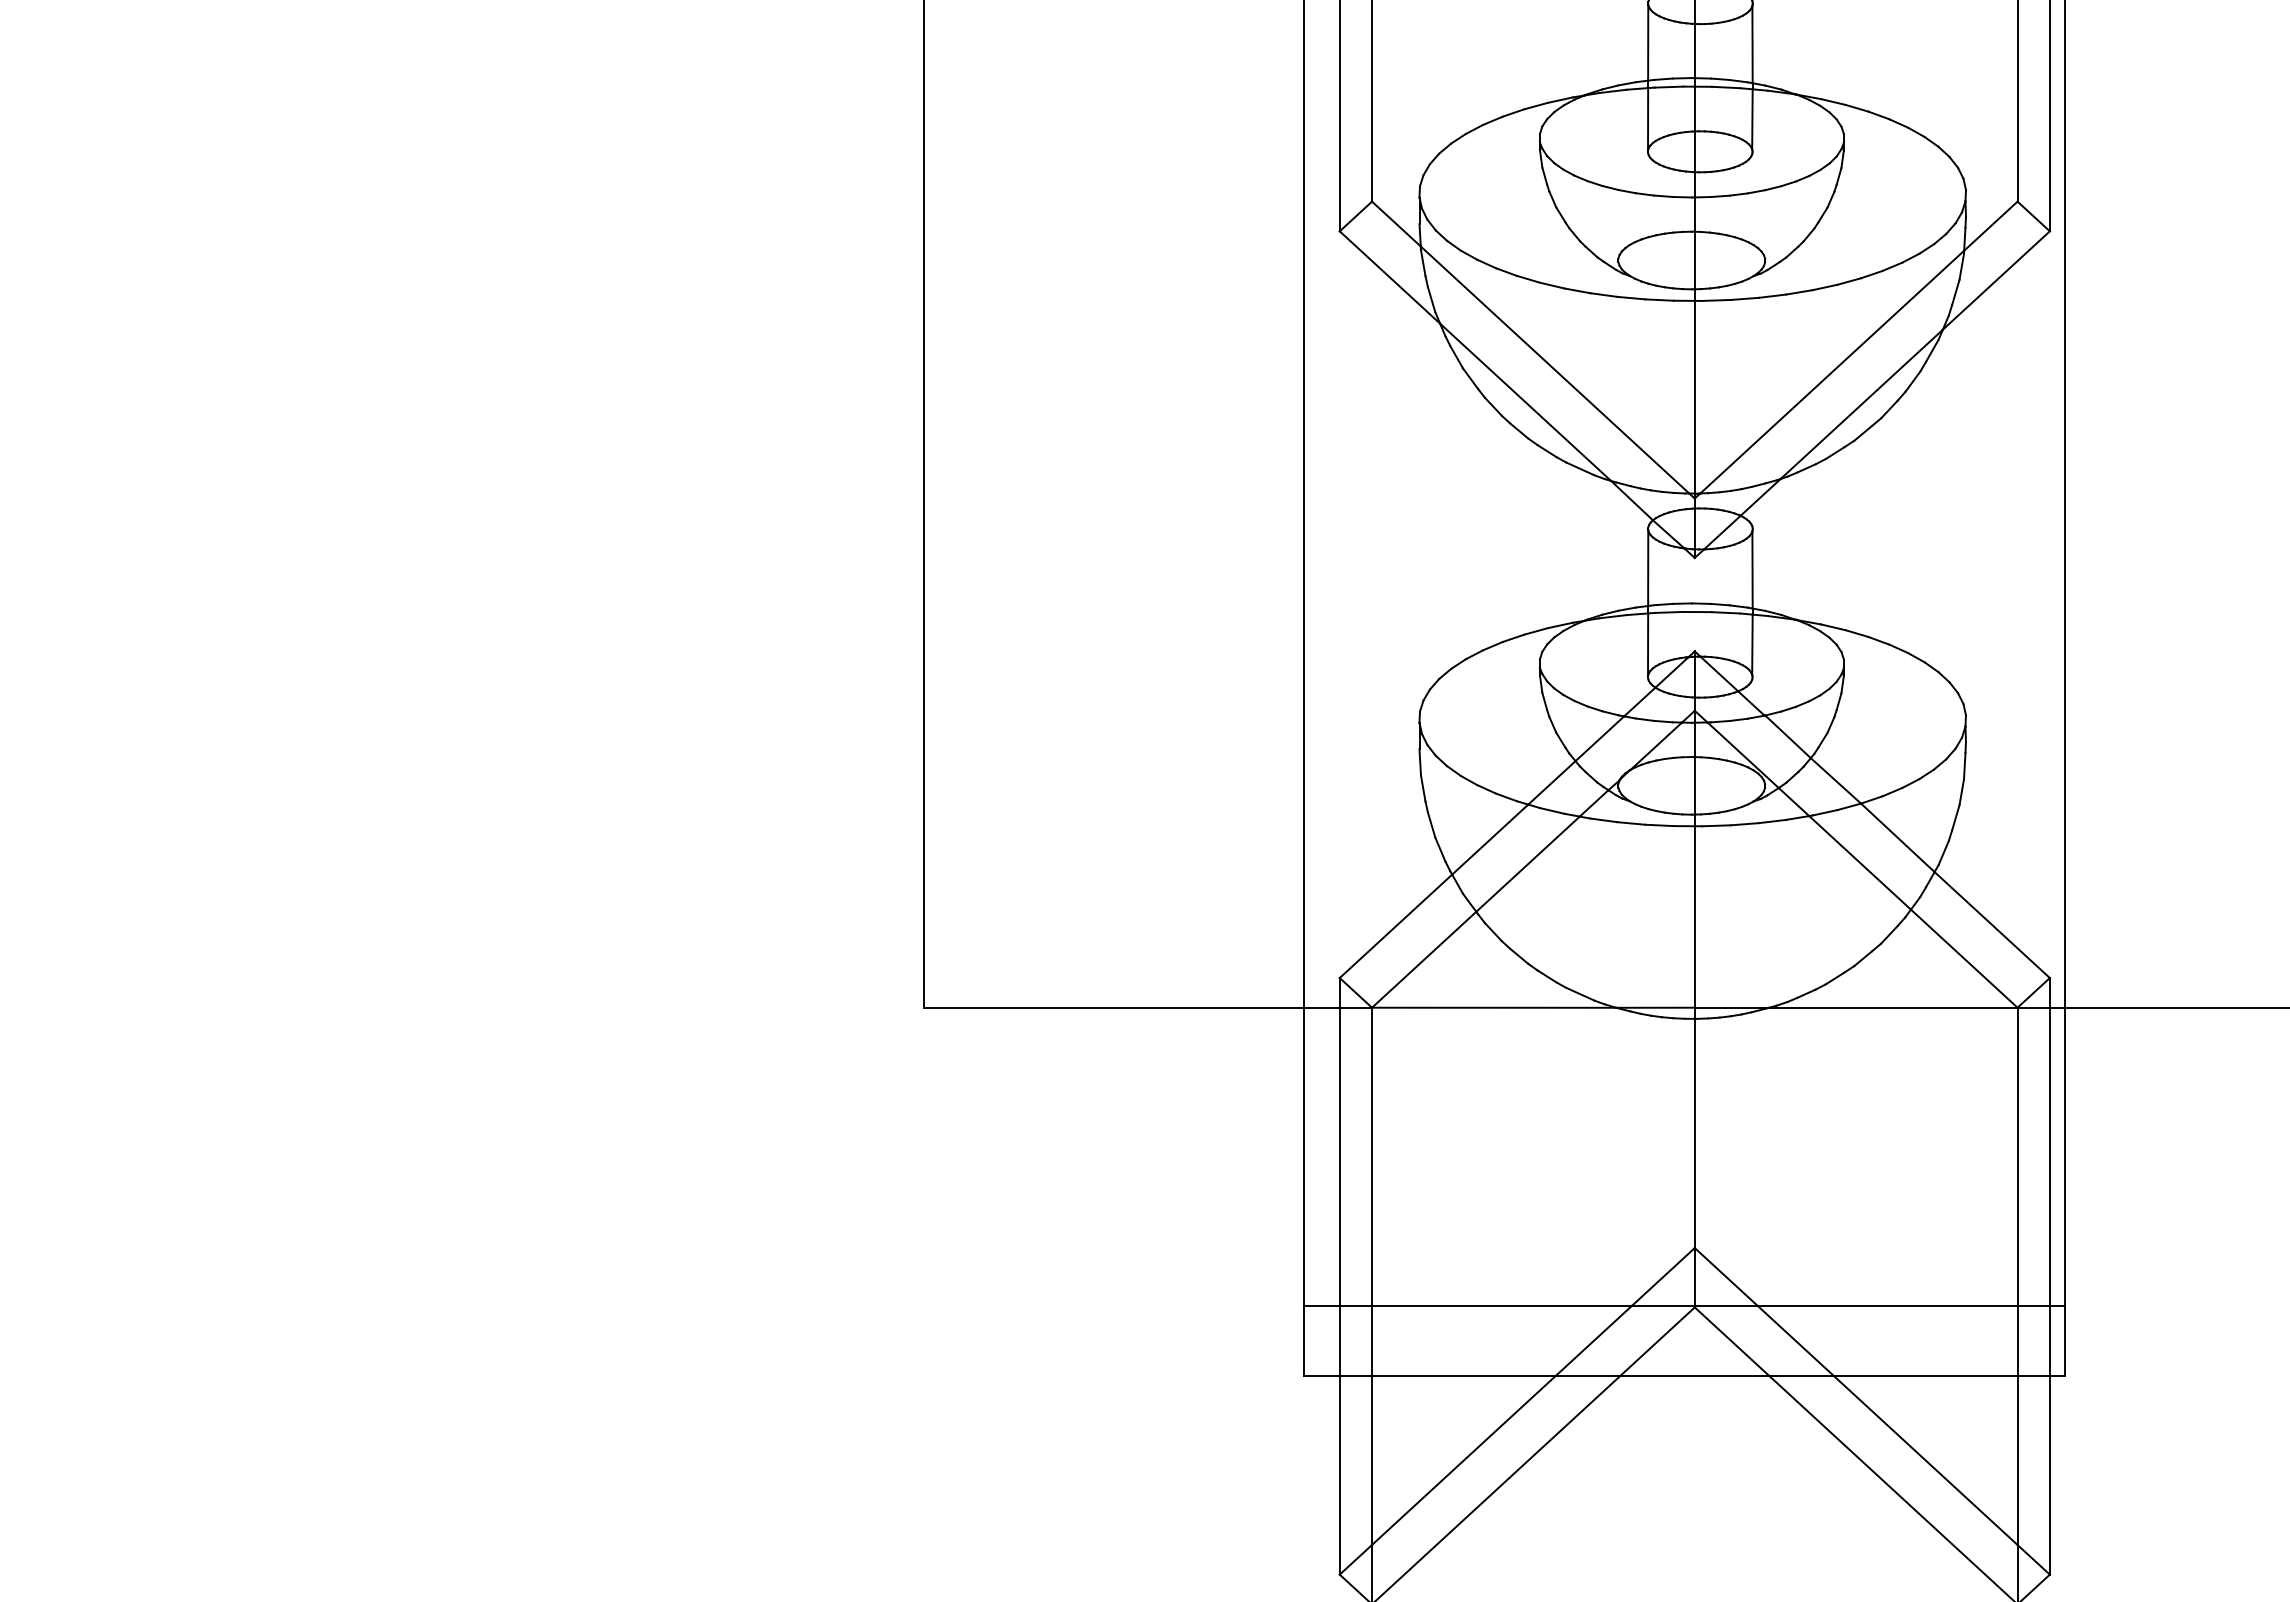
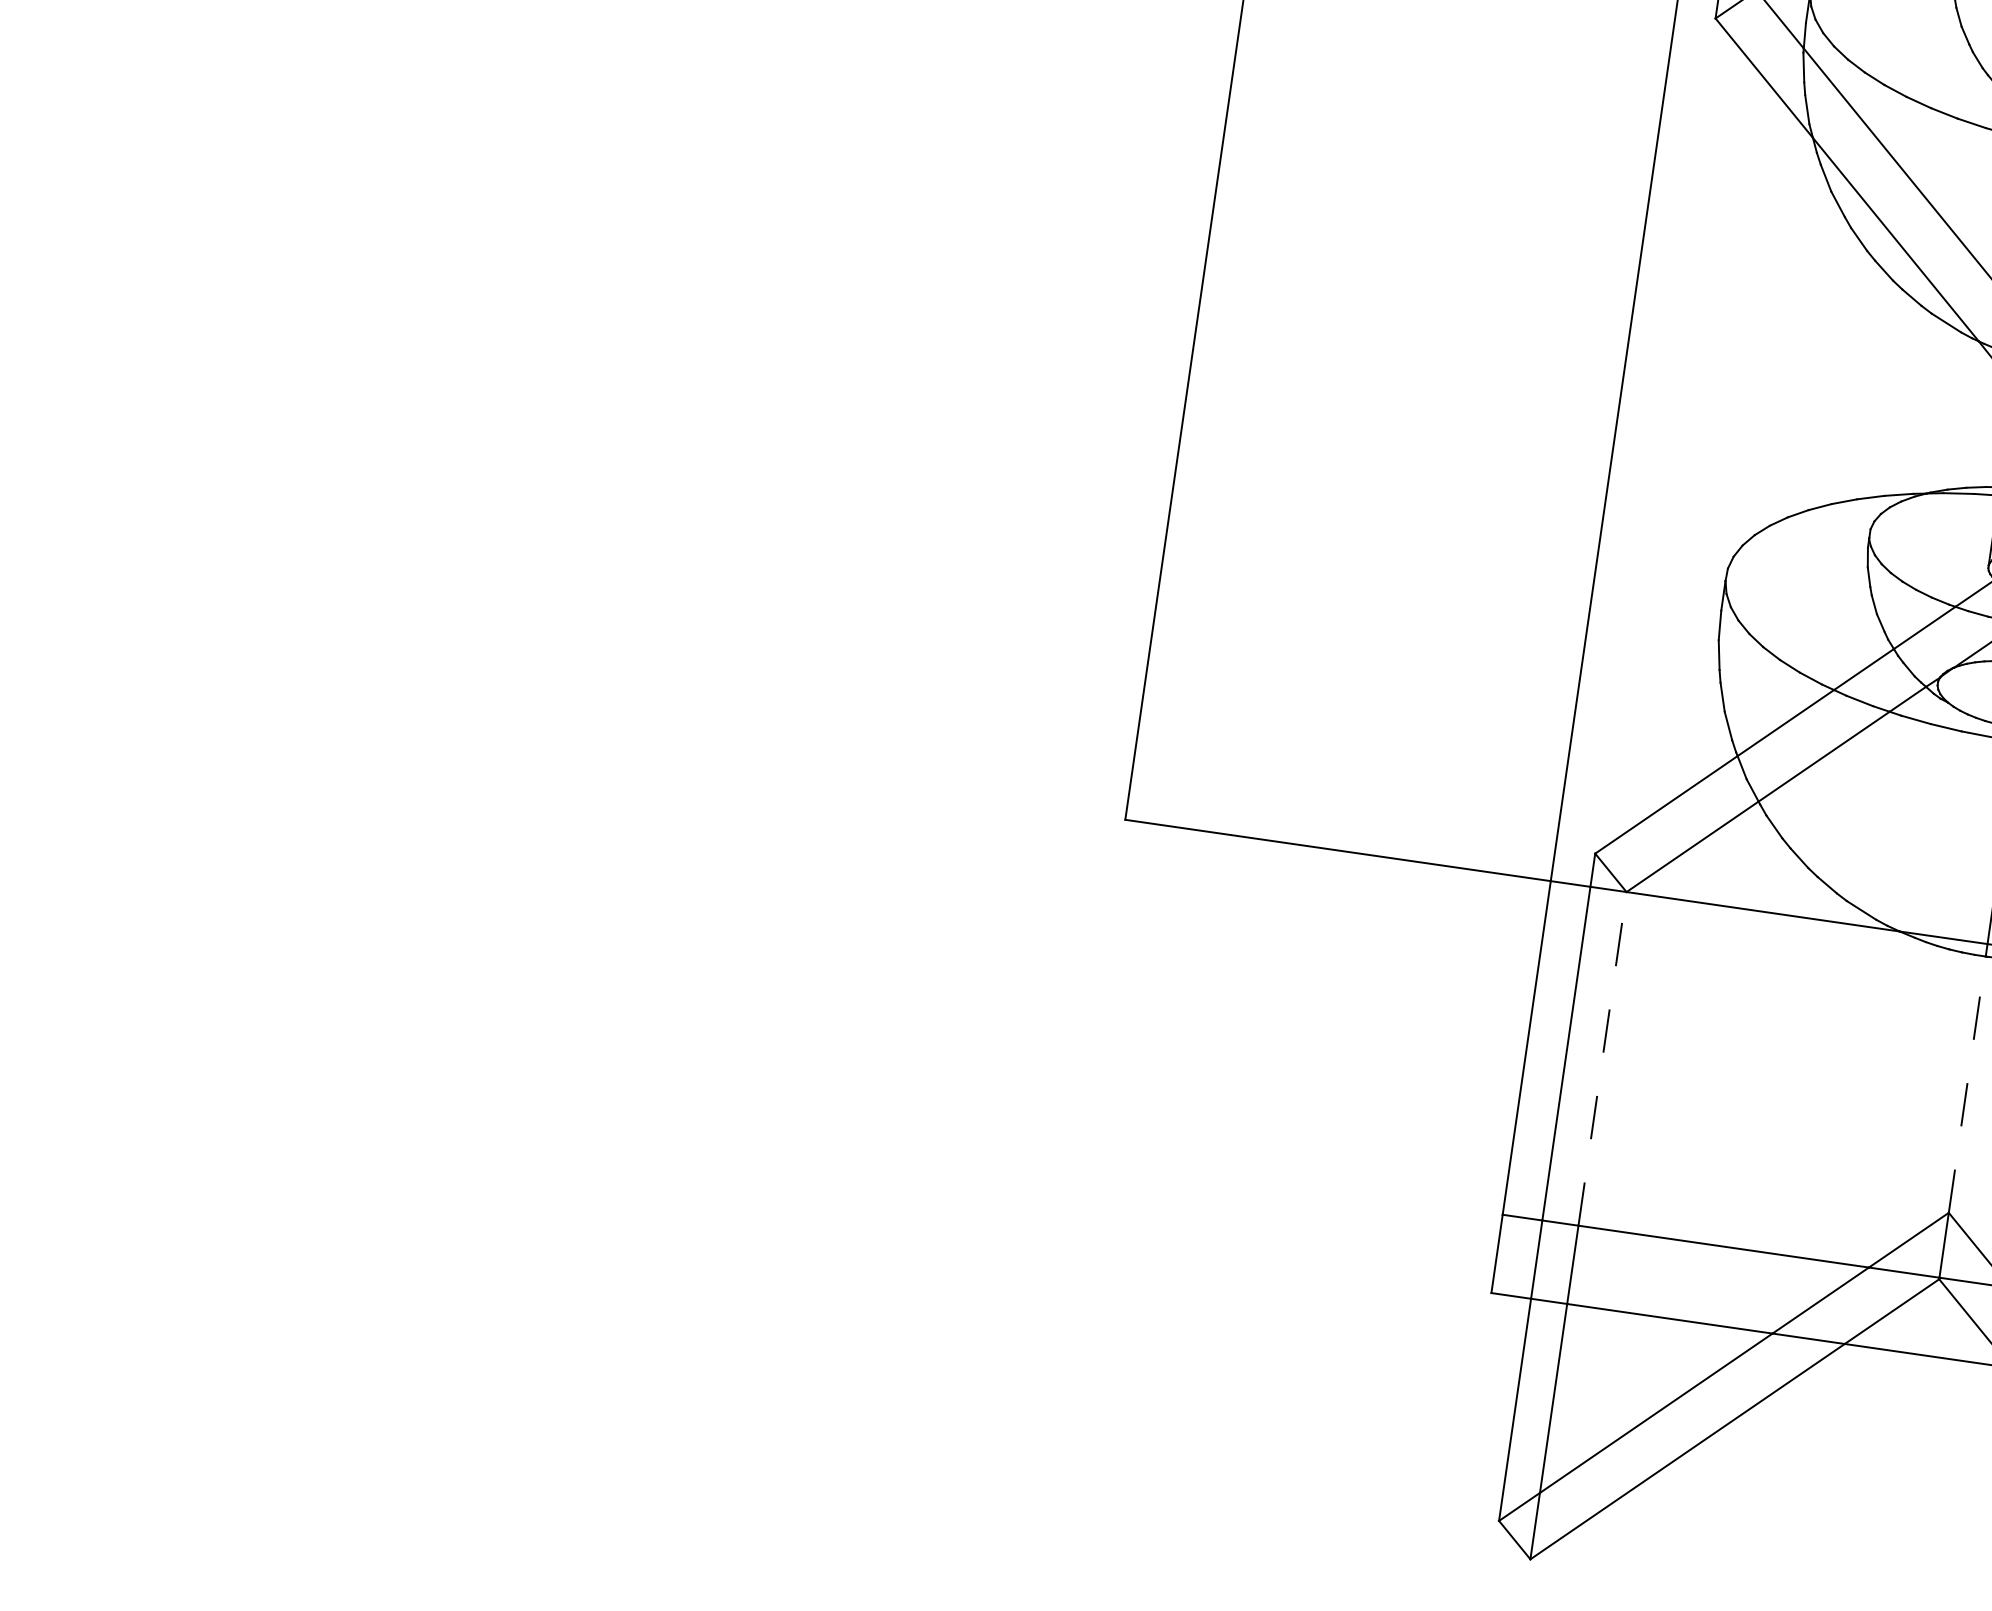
line: (1694, 1133) -> (1966, 1084), solid -> dashed
line: (1372, 1156) -> (1603, 1058), solid -> dashed

